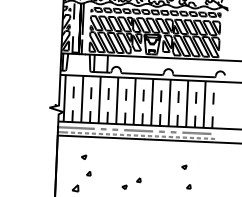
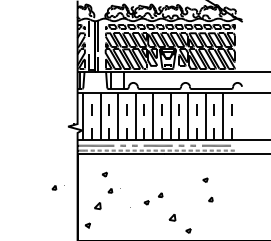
part: (36, 168) -> (57, 187), added

